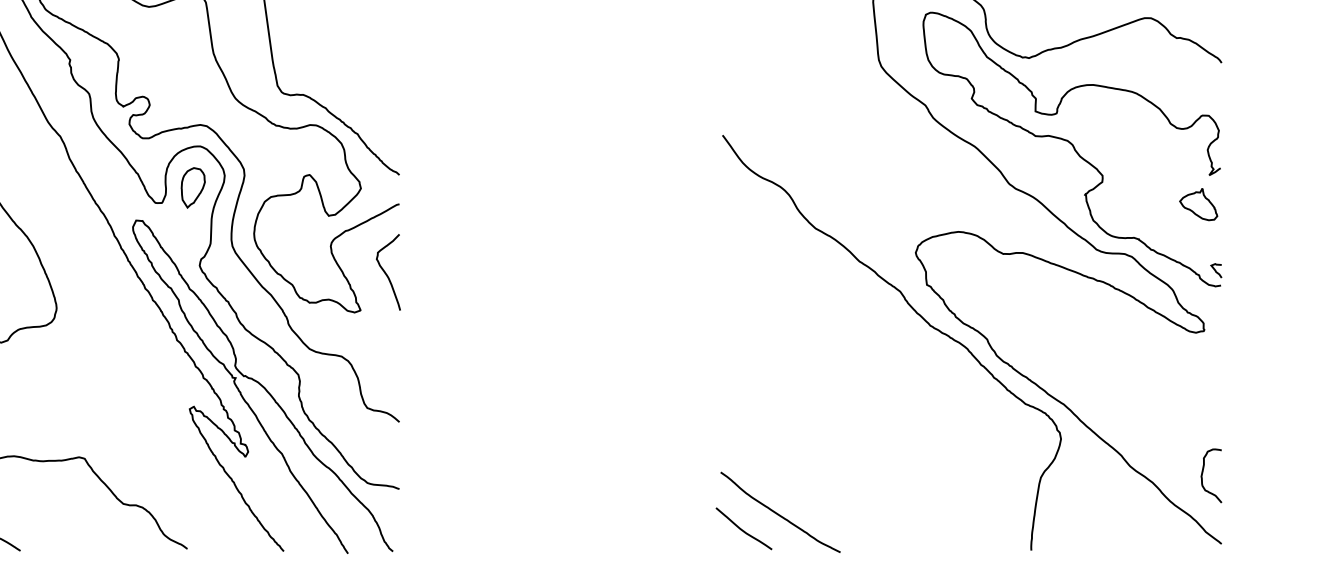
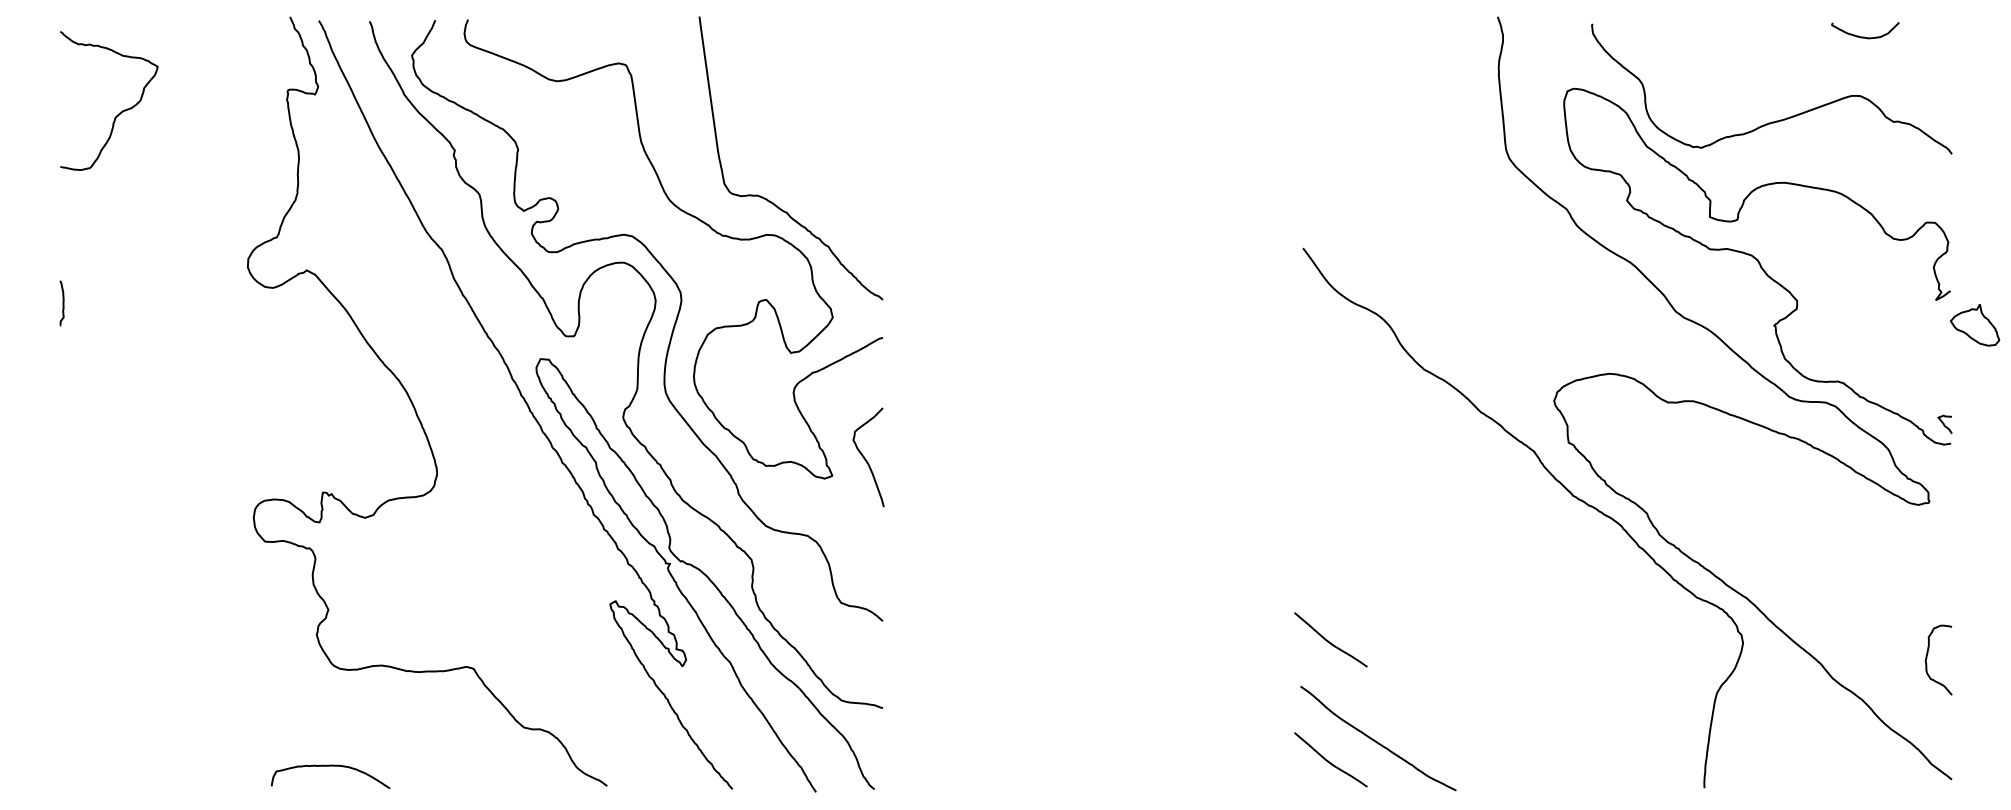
part: (193, 187) -> (614, 316), removed
part: (1198, 204) -> (1974, 325), moved
curve: (386, 273) -> (866, 459), moved
curve: (742, 436) -> (1328, 640), added
curve: (1202, 474) -> (1927, 658), moved

